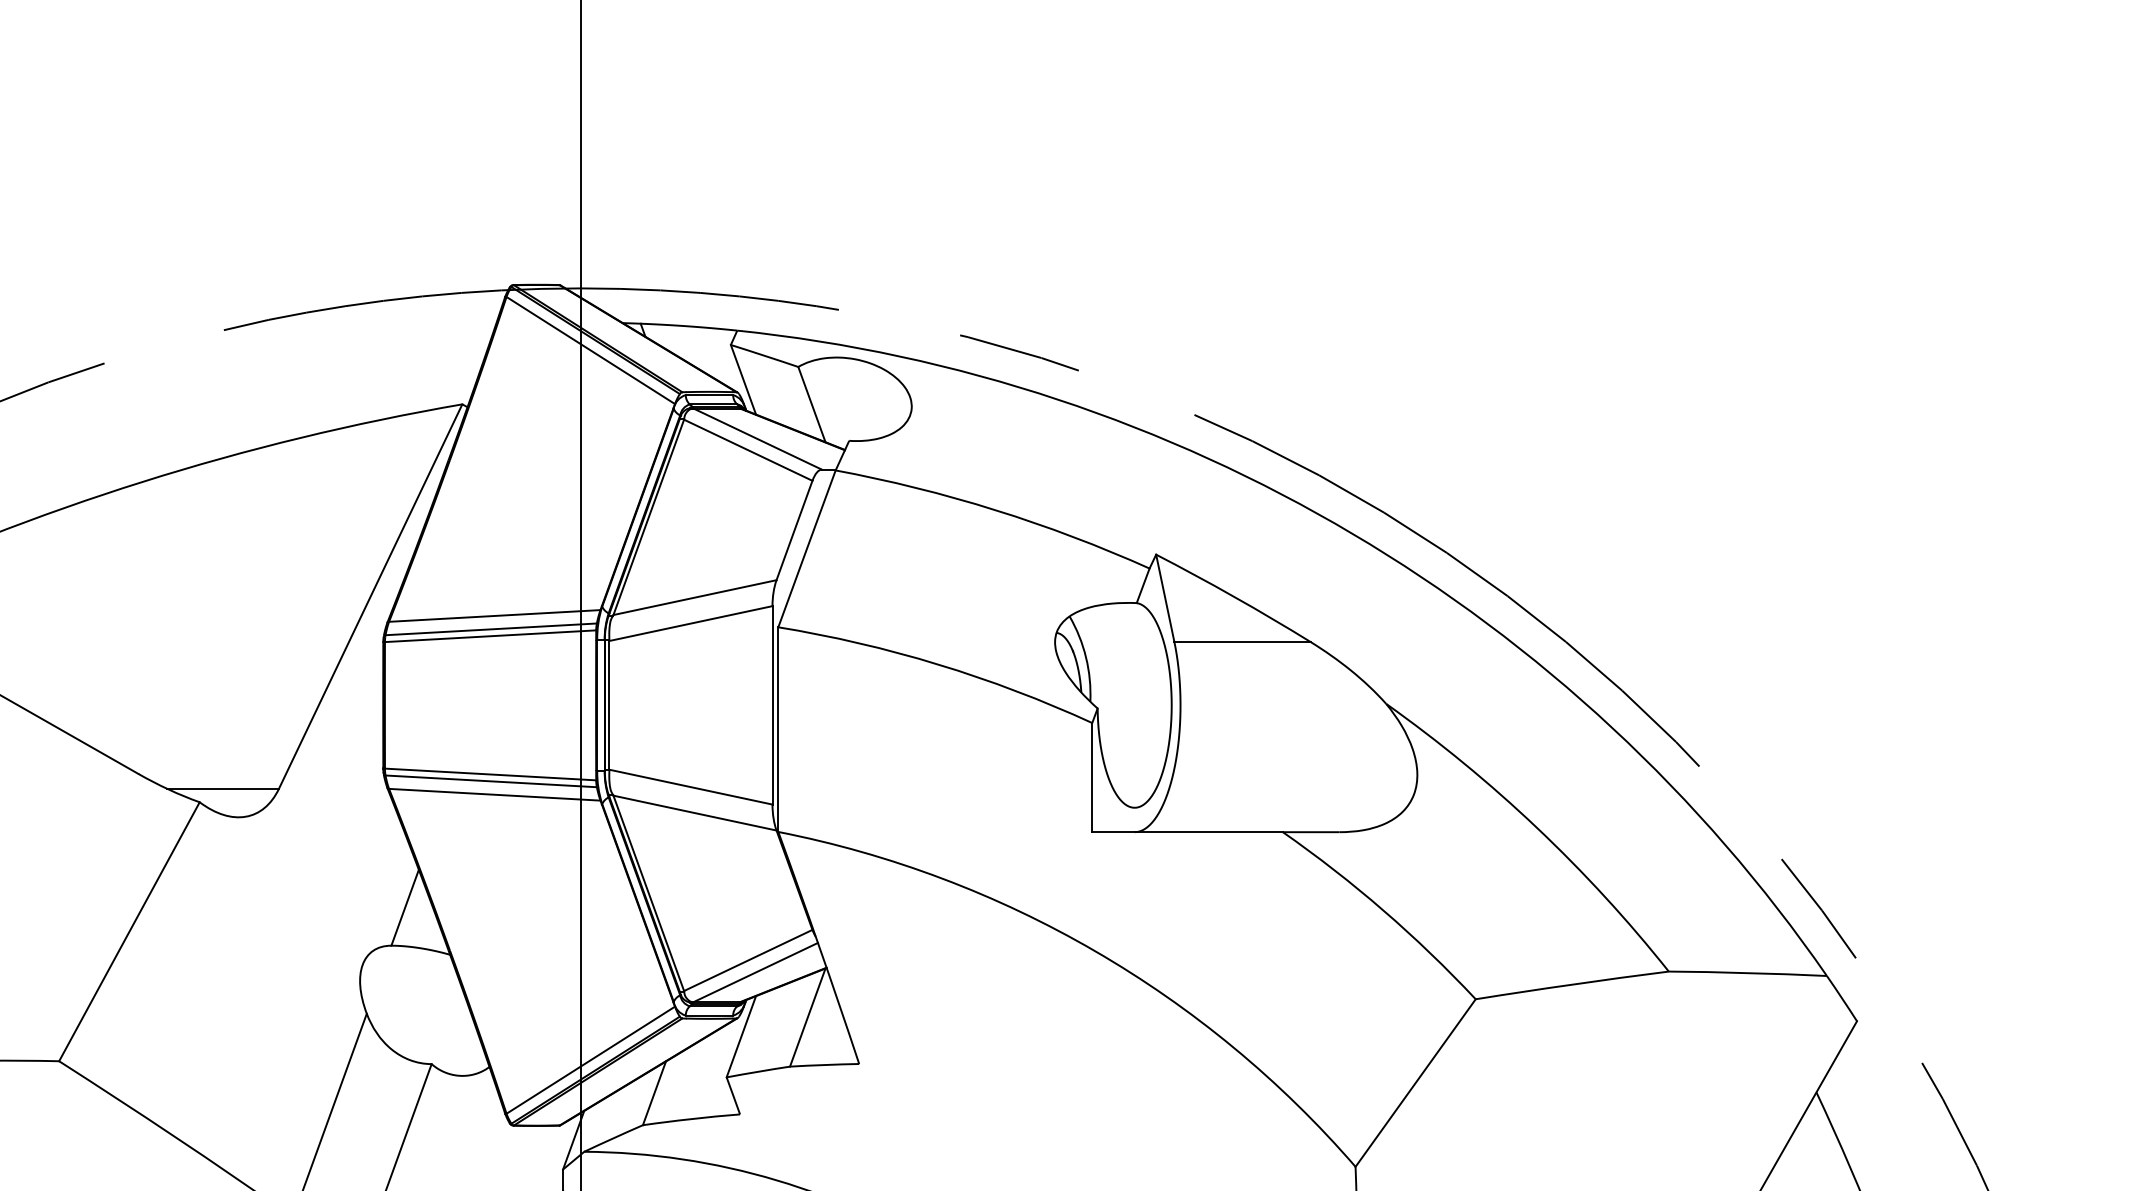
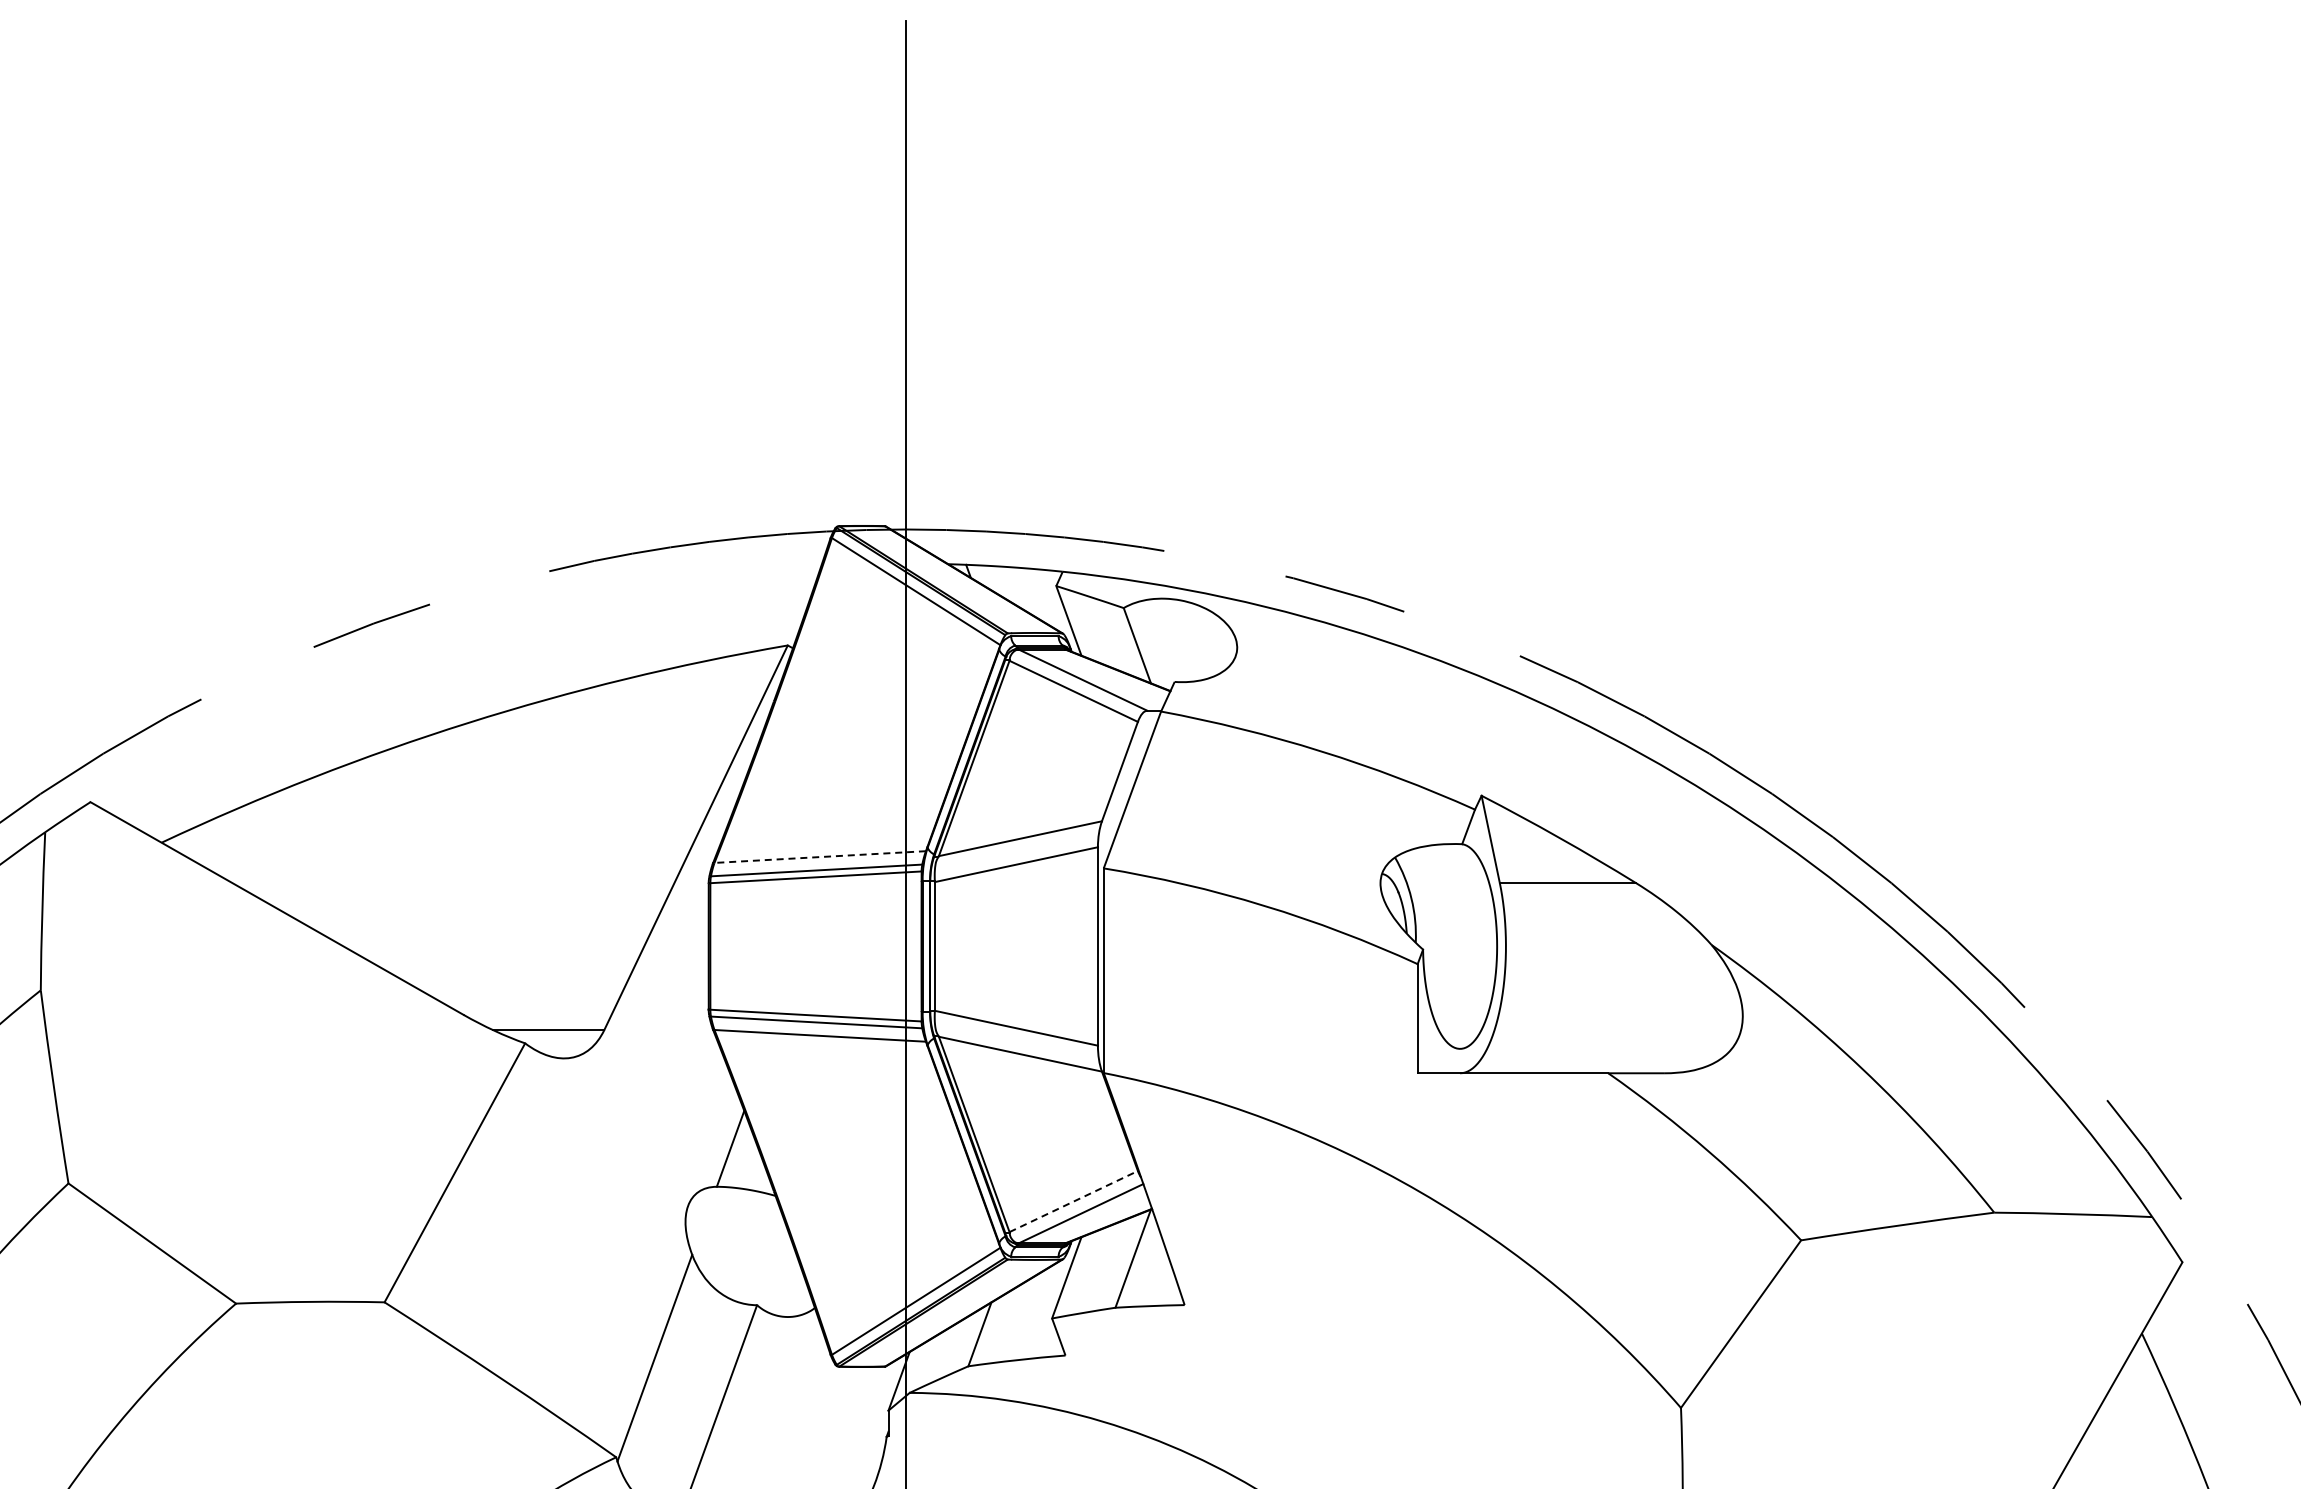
line: (495, 616) -> (820, 857), solid -> dashed
line: (749, 960) -> (1074, 1201), solid -> dashed

